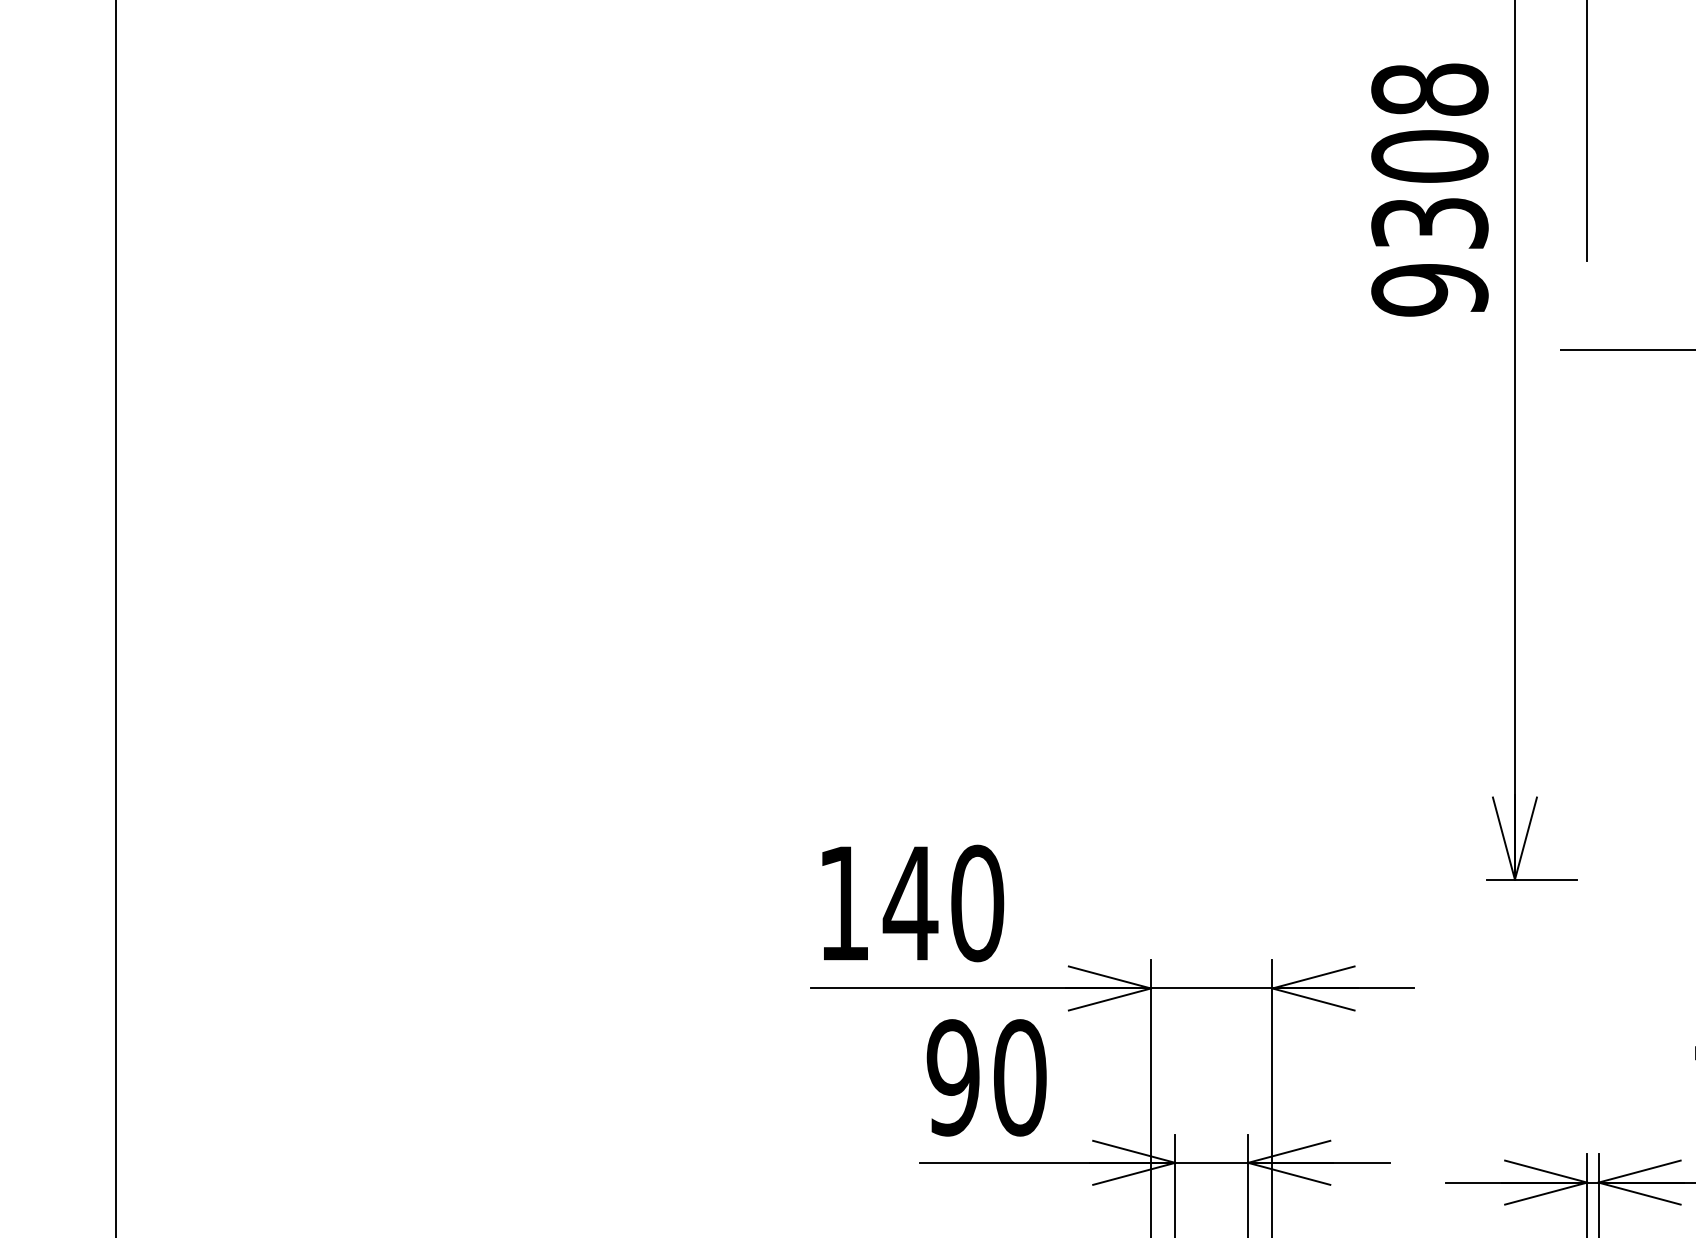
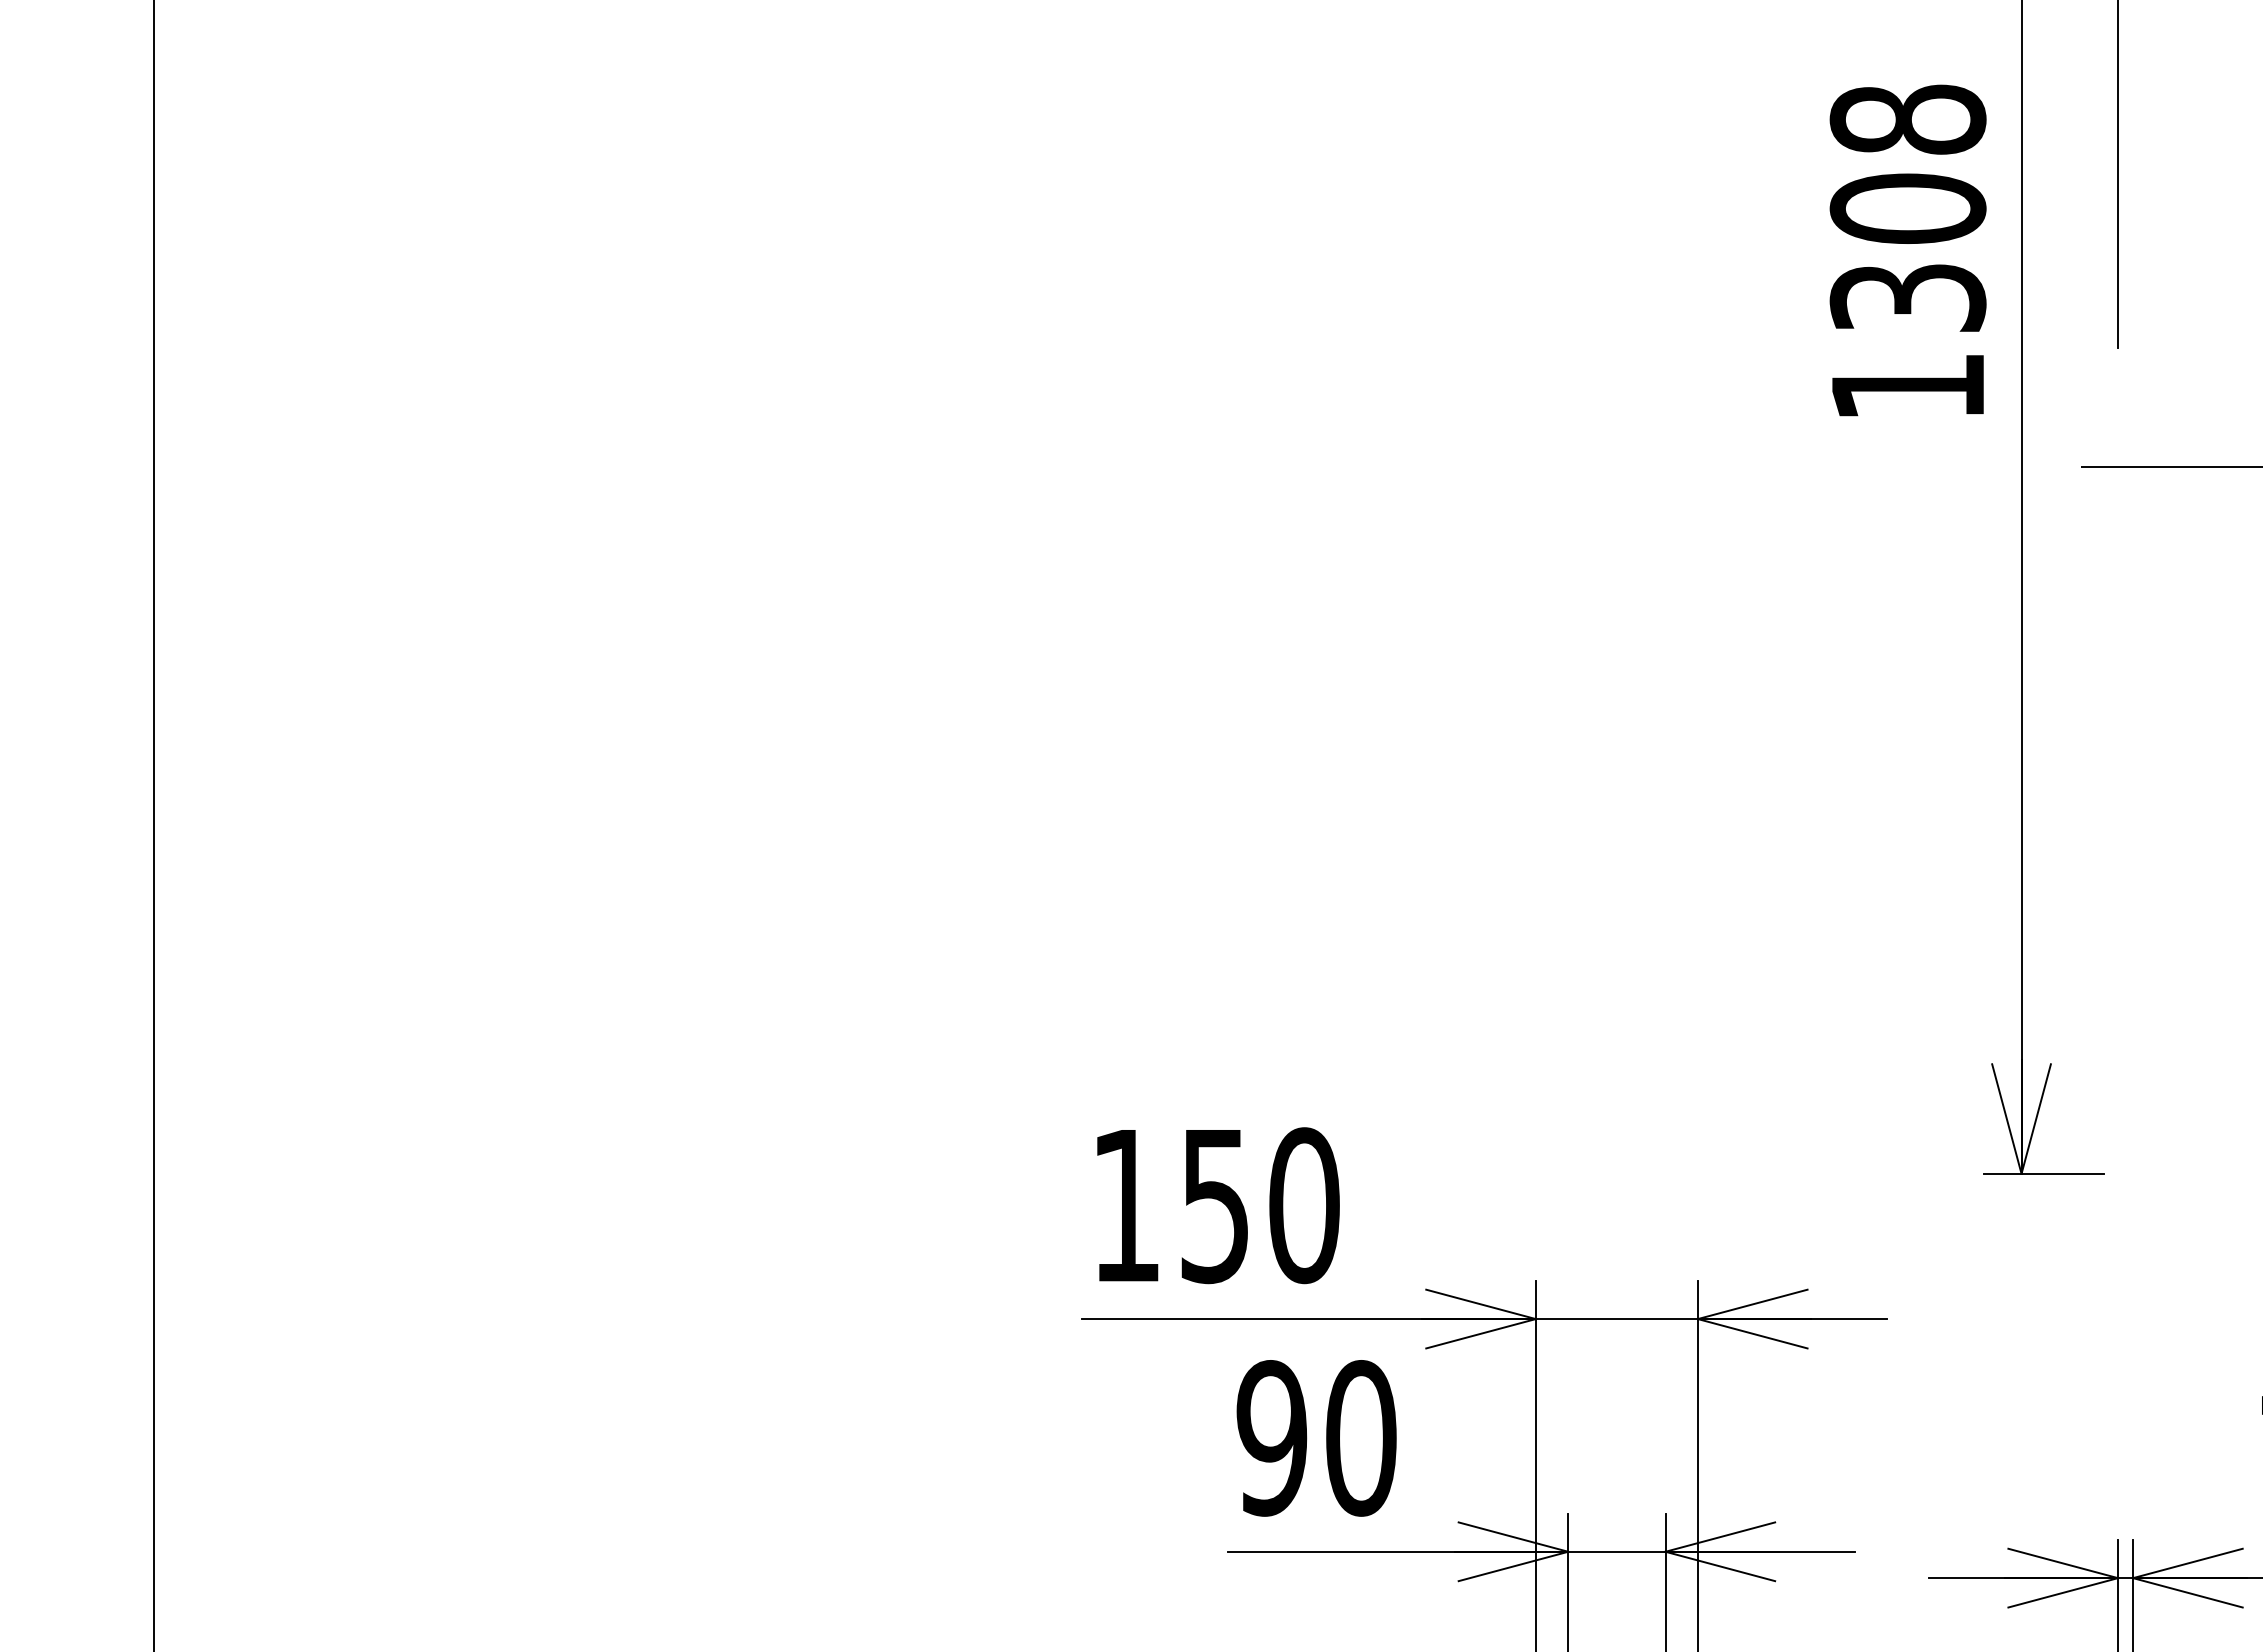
text: (1429, 290) -> (1907, 387), 9308 -> 1308
text: (910, 904) -> (1214, 1206), 140 -> 150

